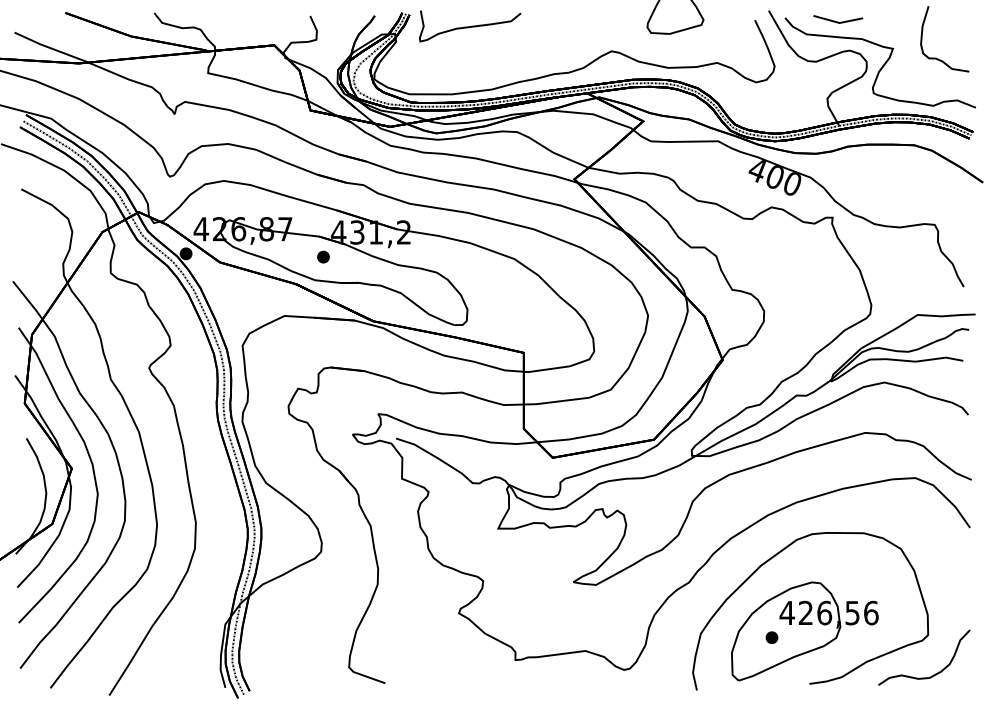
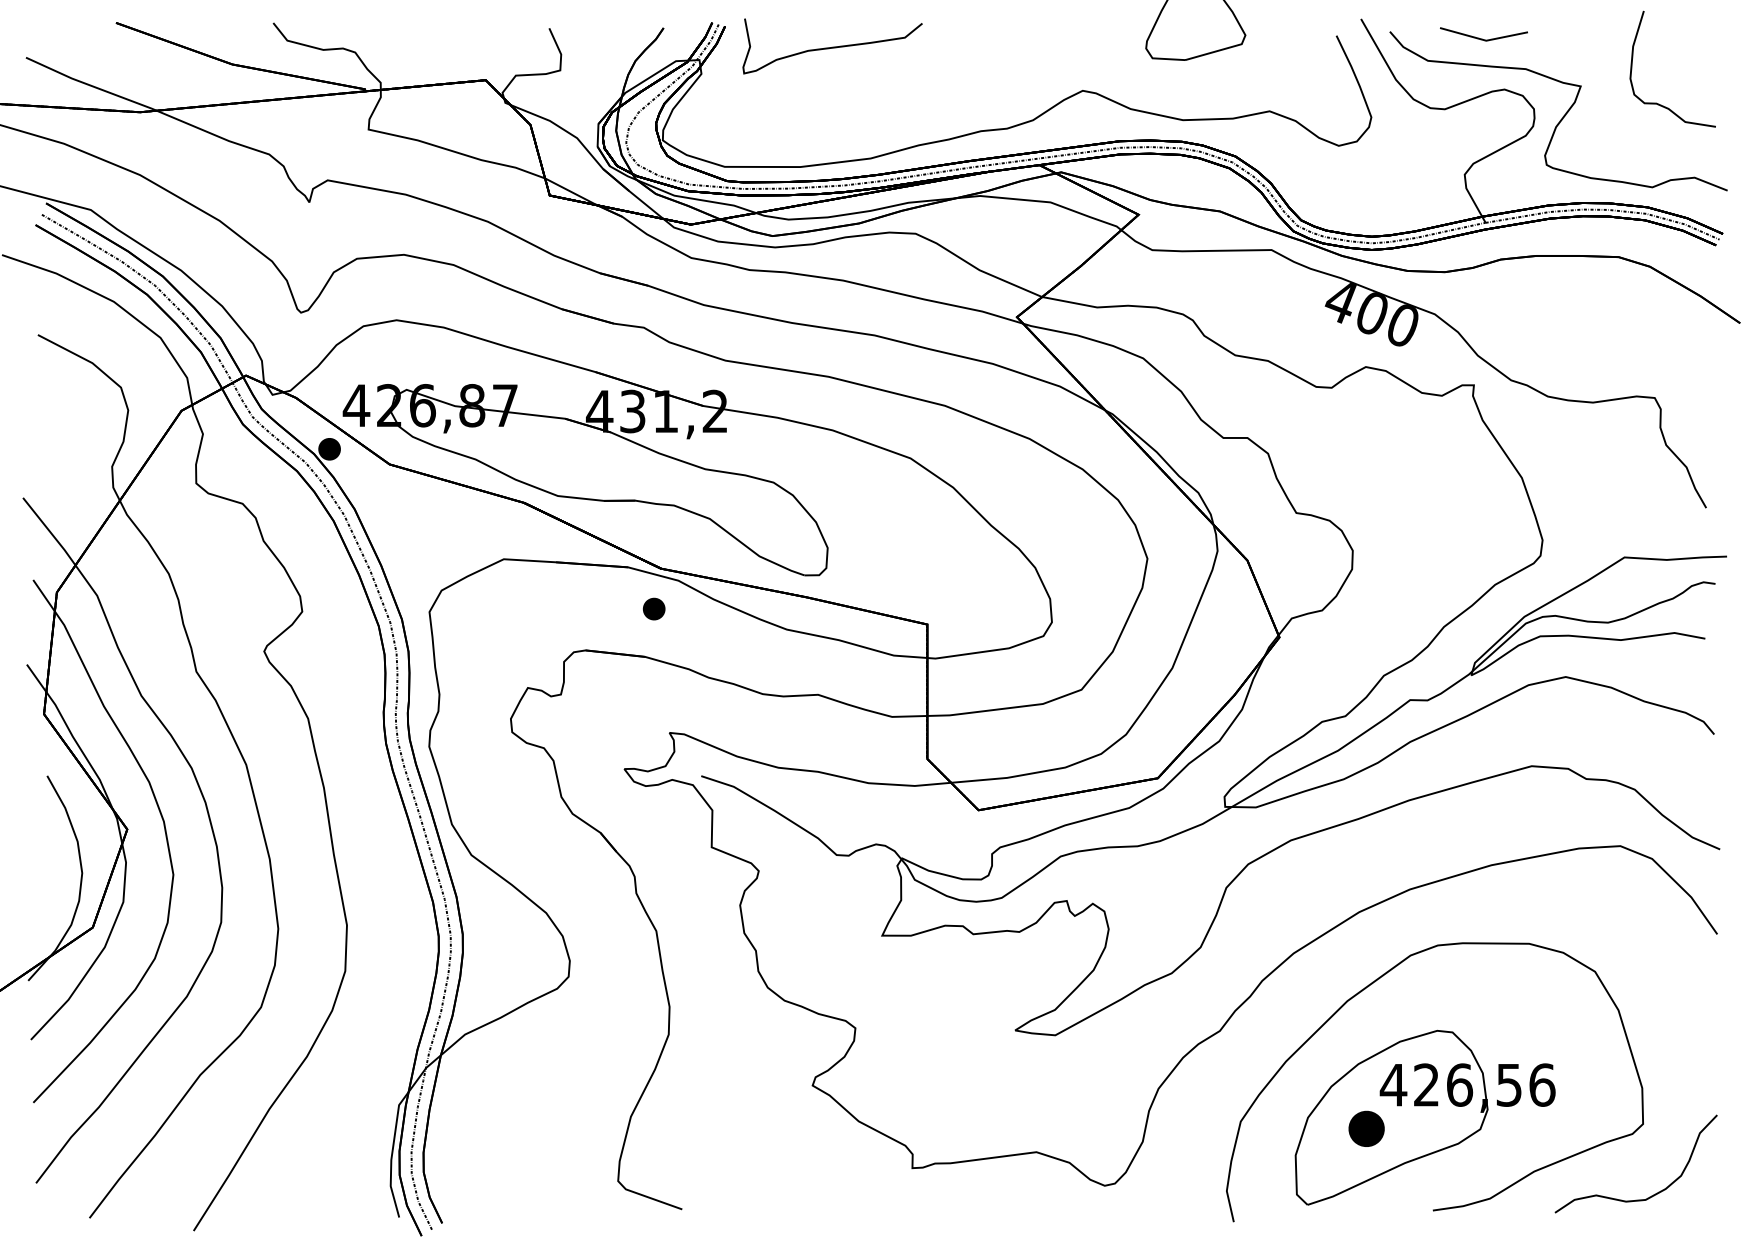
part: (323, 256) -> (654, 607), moved
part: (771, 637) -> (1365, 1128), size x1.6

